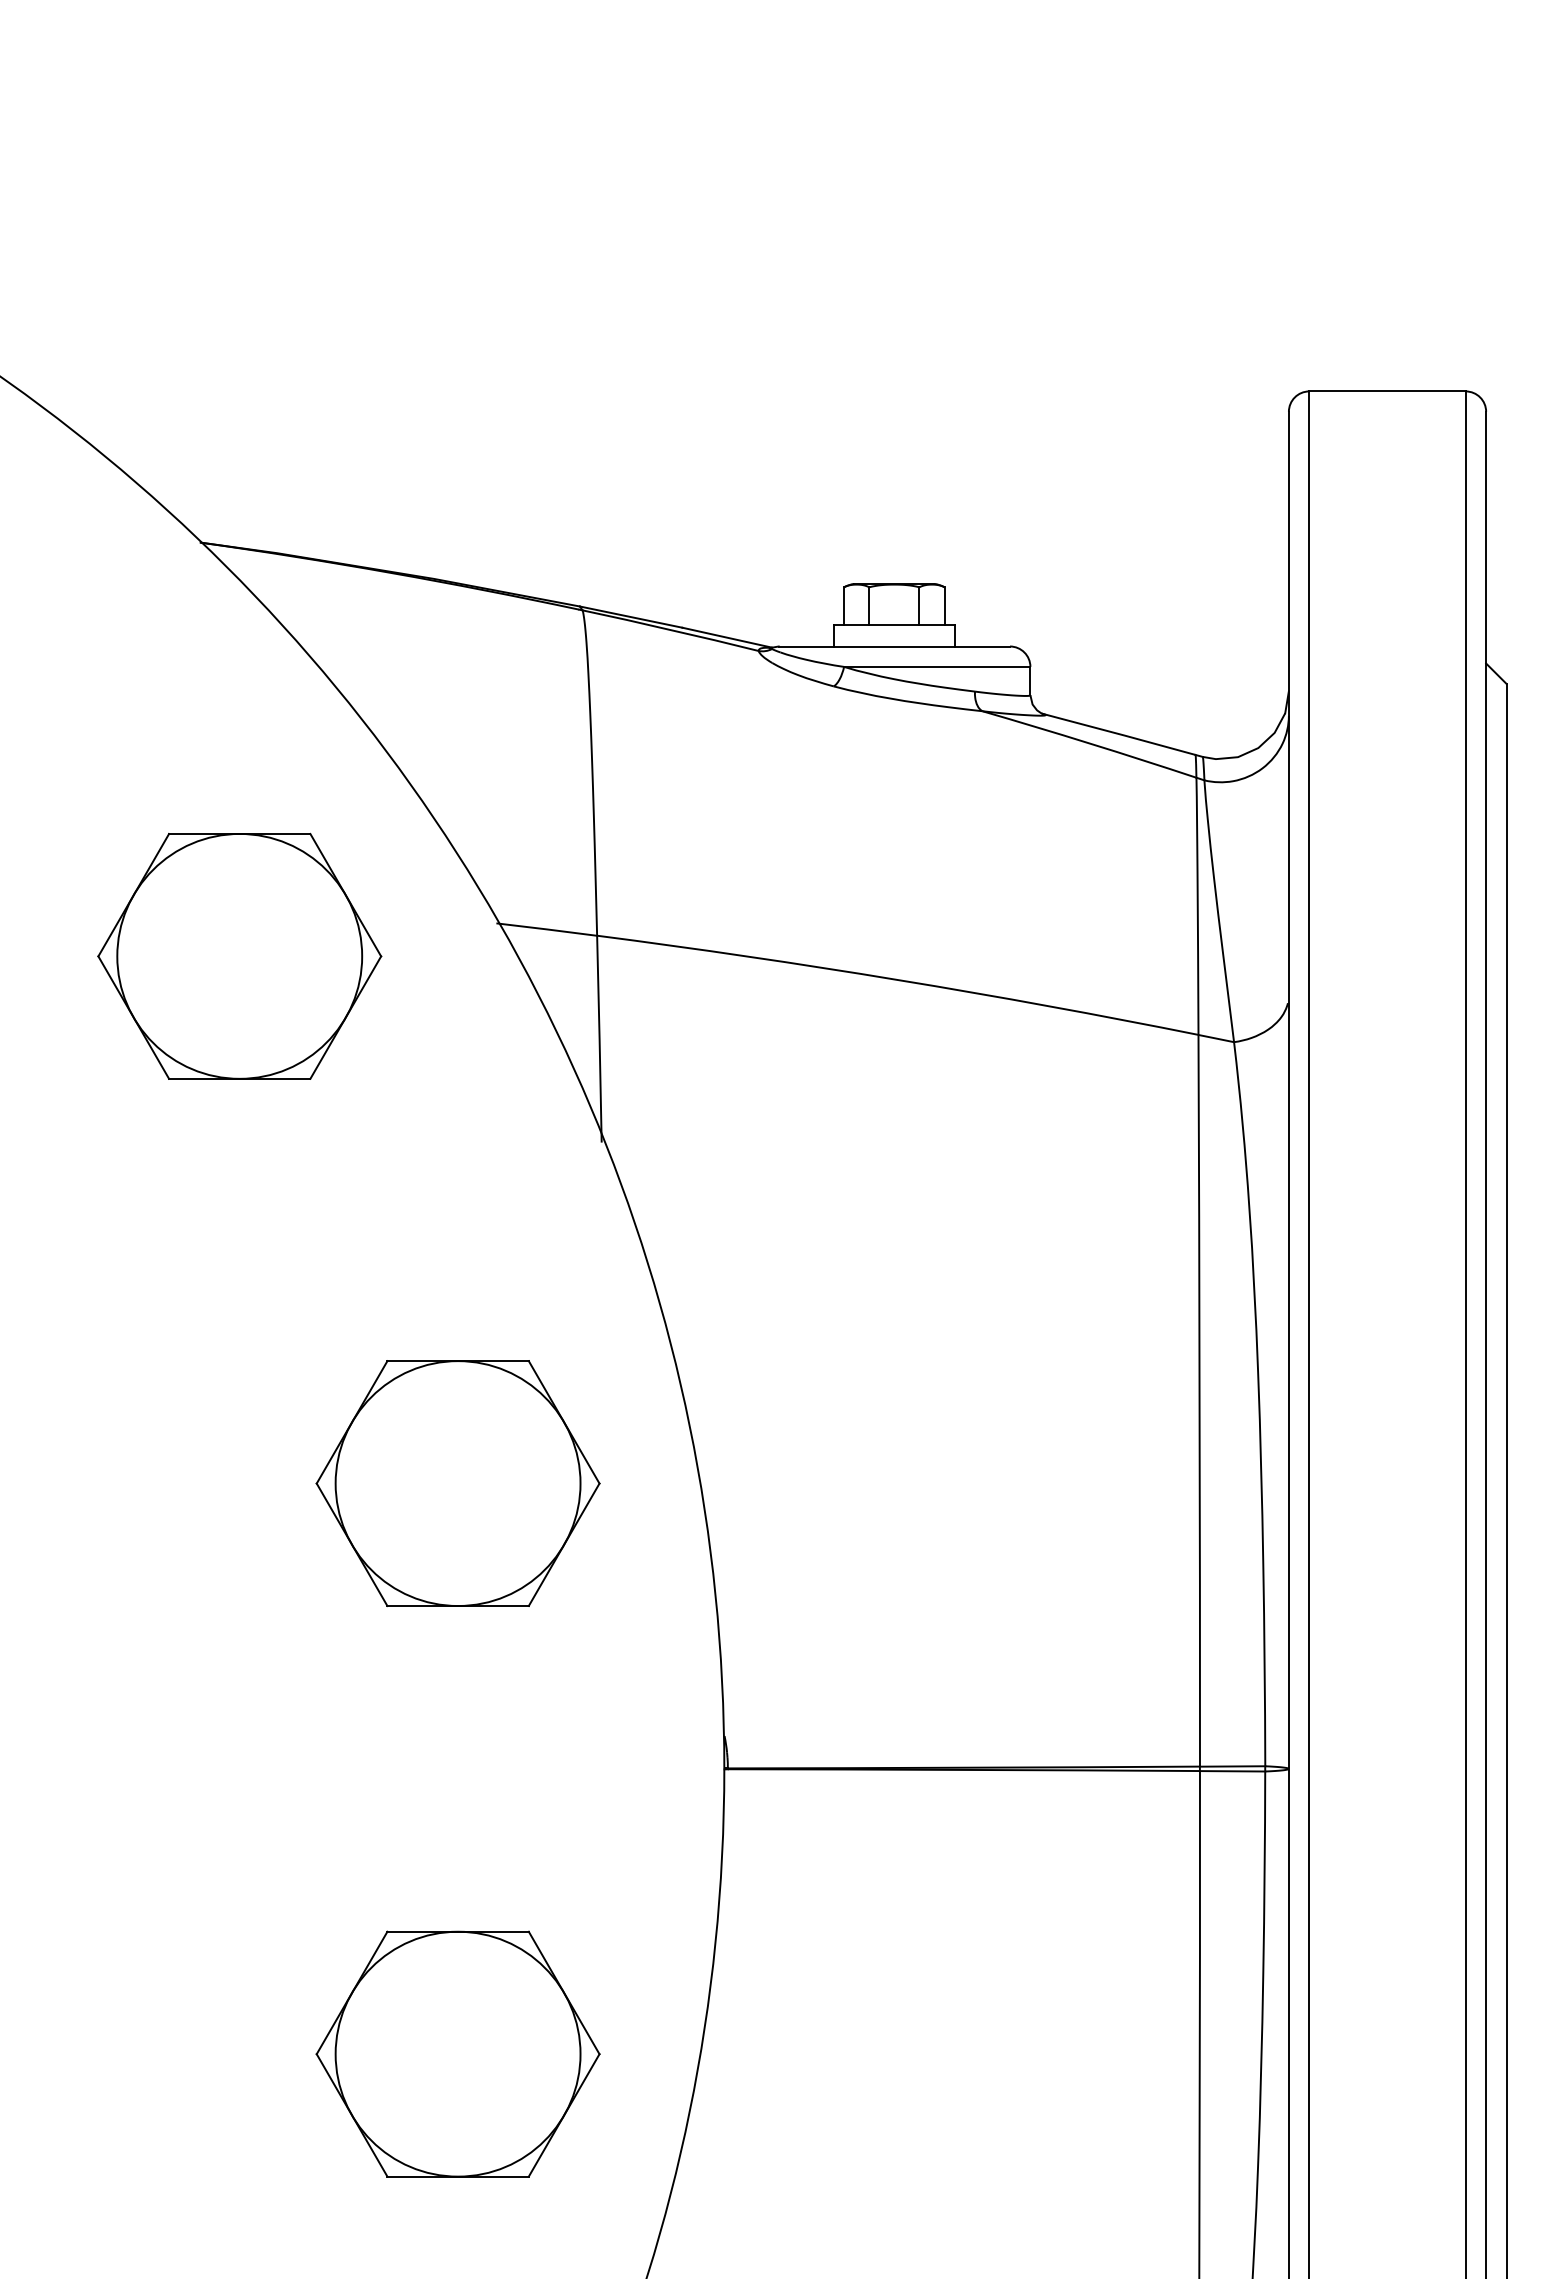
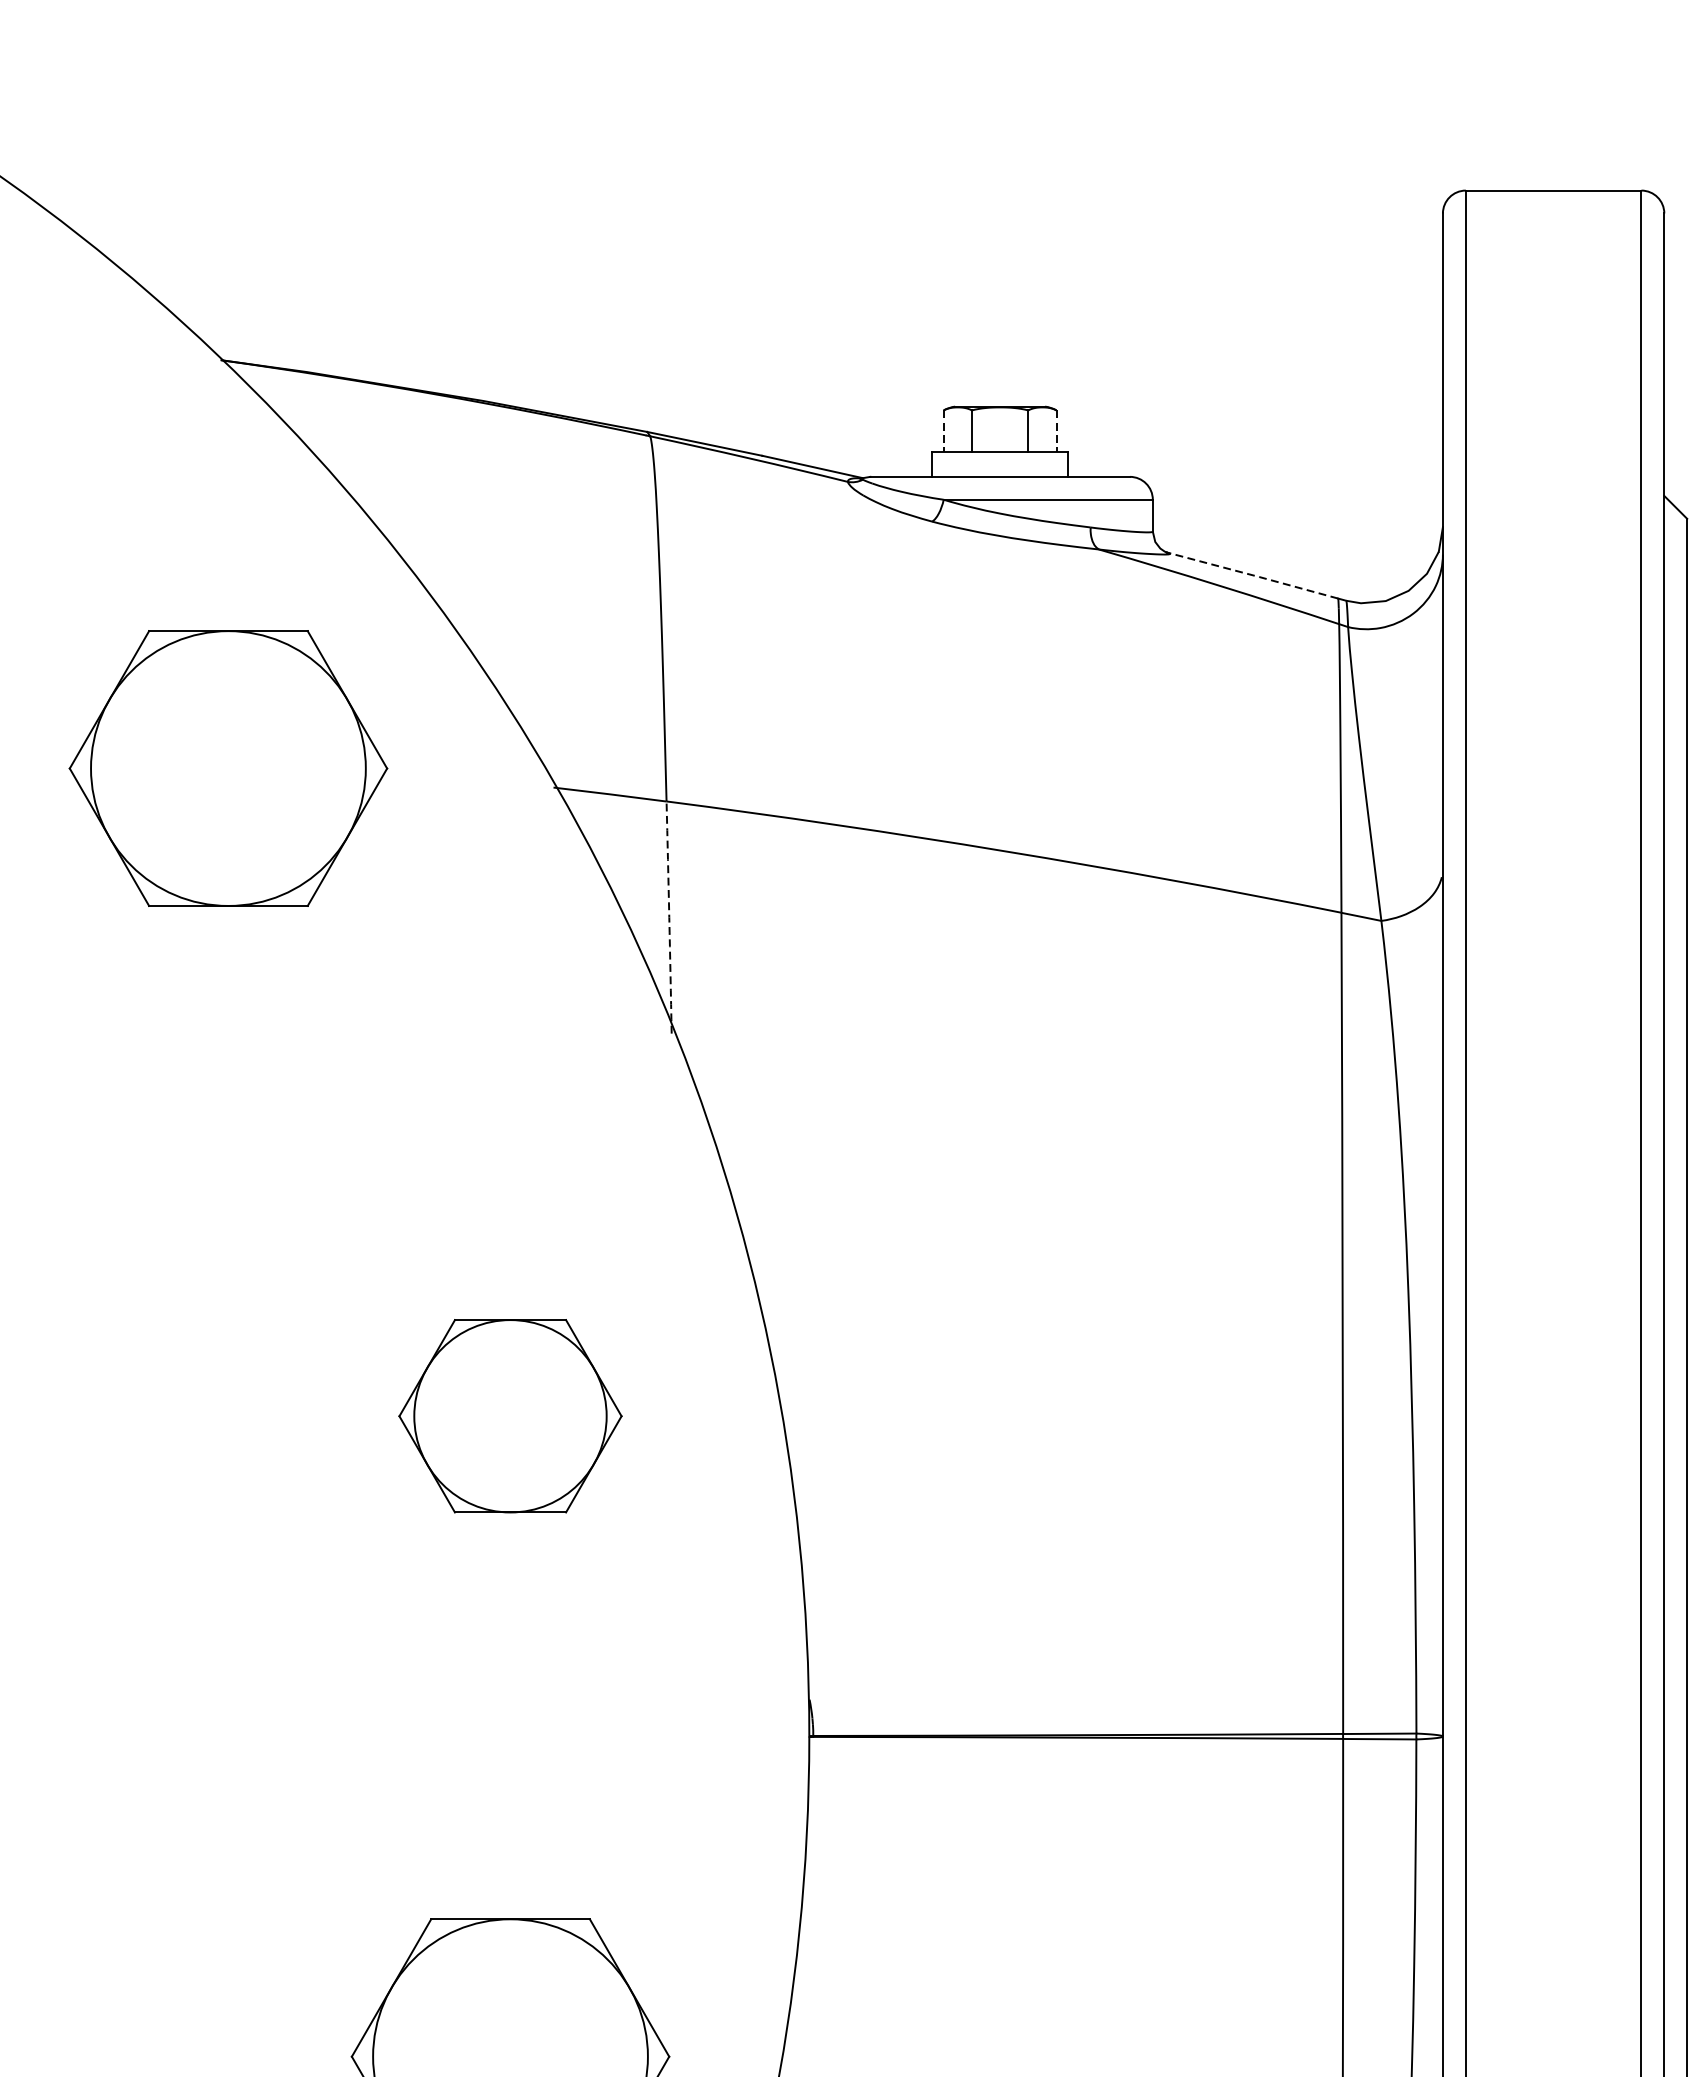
line: (844, 606) -> (944, 431), solid -> dashed
line: (944, 606) -> (1056, 431), solid -> dashed
line: (1119, 734) -> (1252, 575), solid -> dashed
part: (239, 955) -> (228, 767), moved
arc: (599, 1039) -> (669, 917), solid -> dashed
part: (457, 1483) -> (509, 1416), size x0.7

